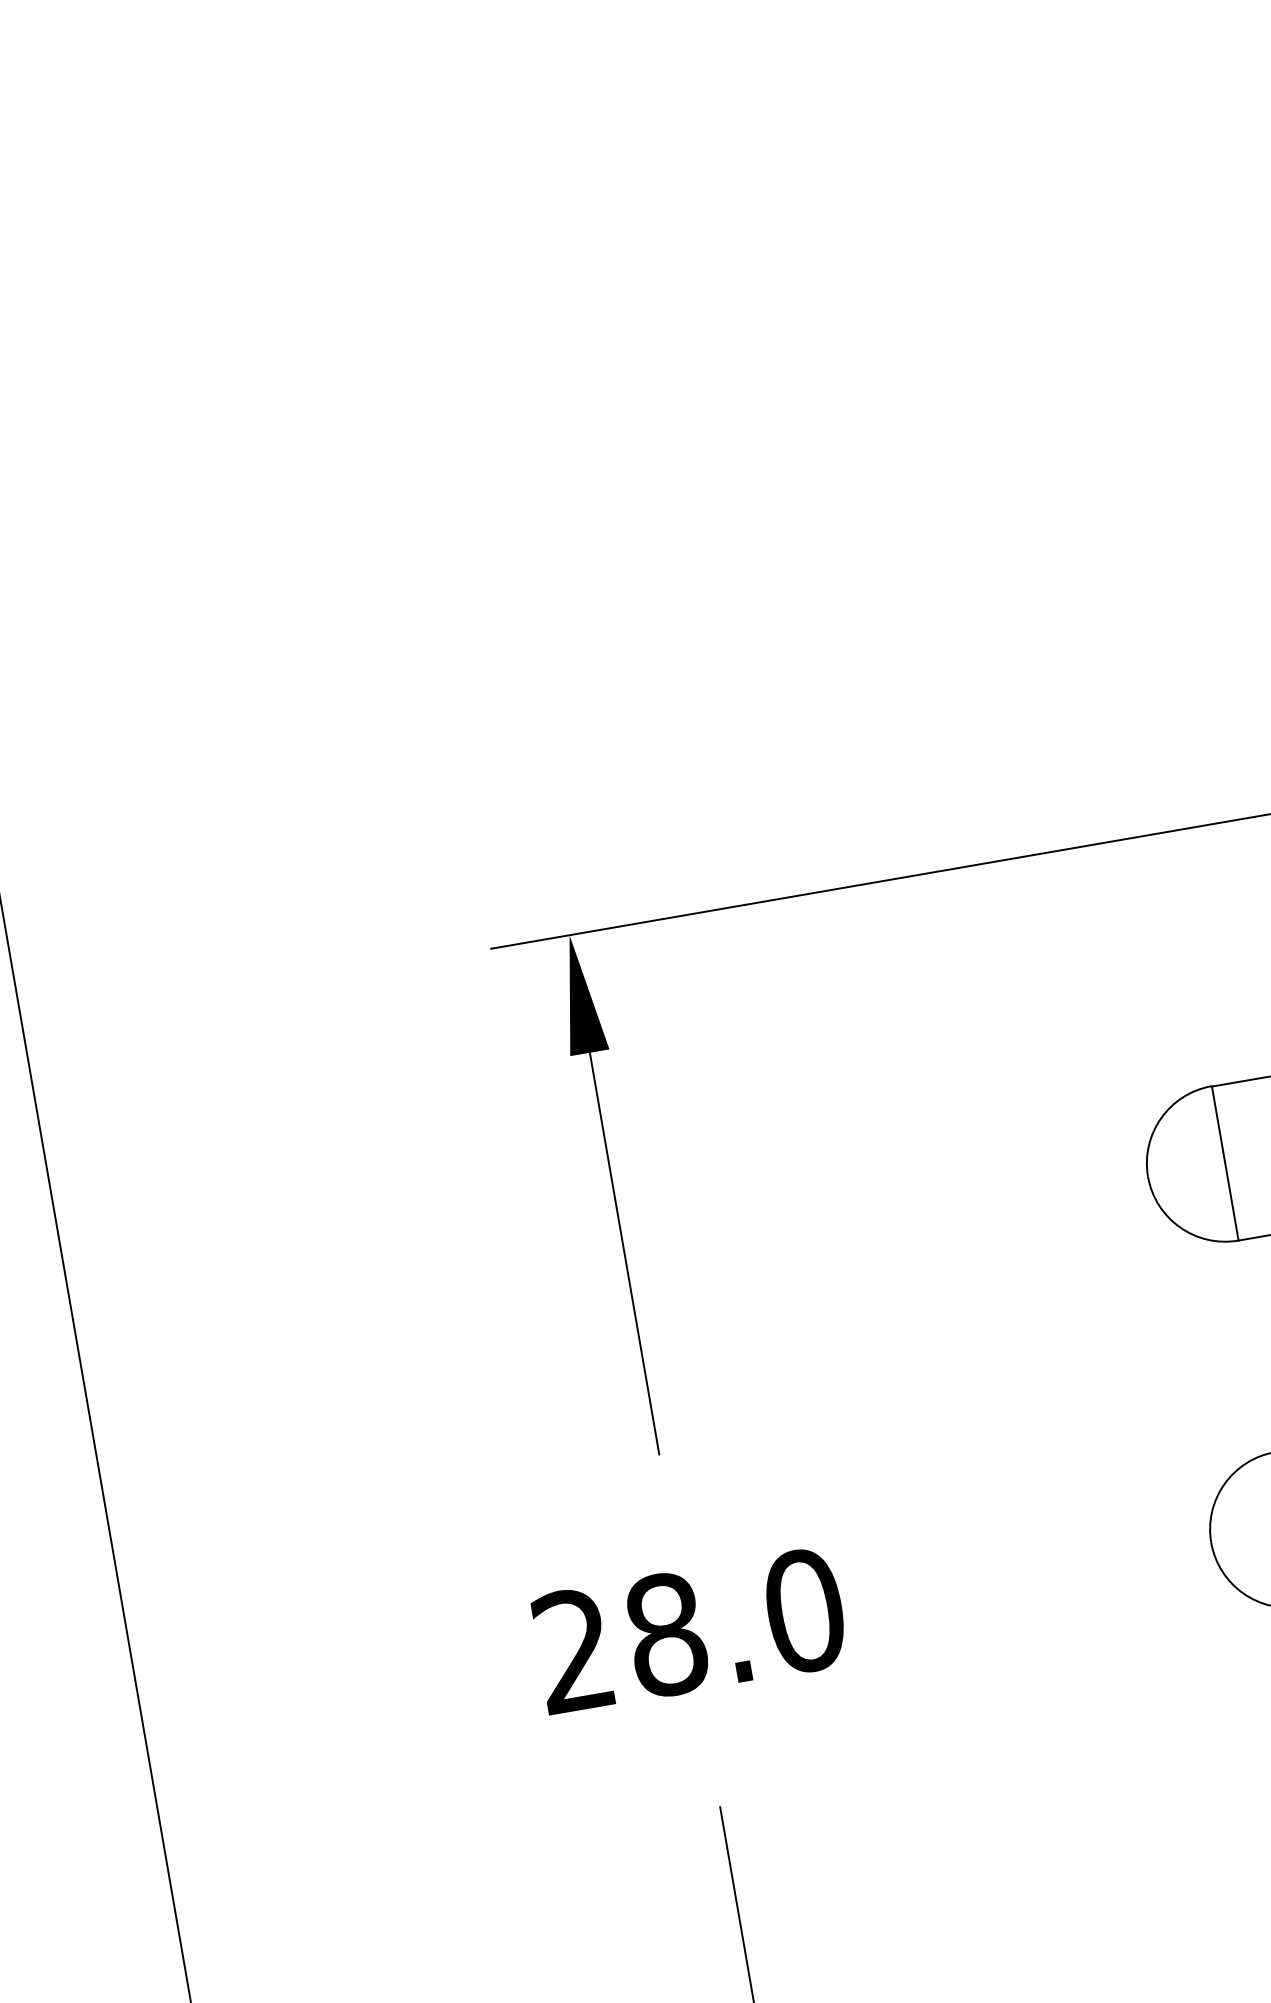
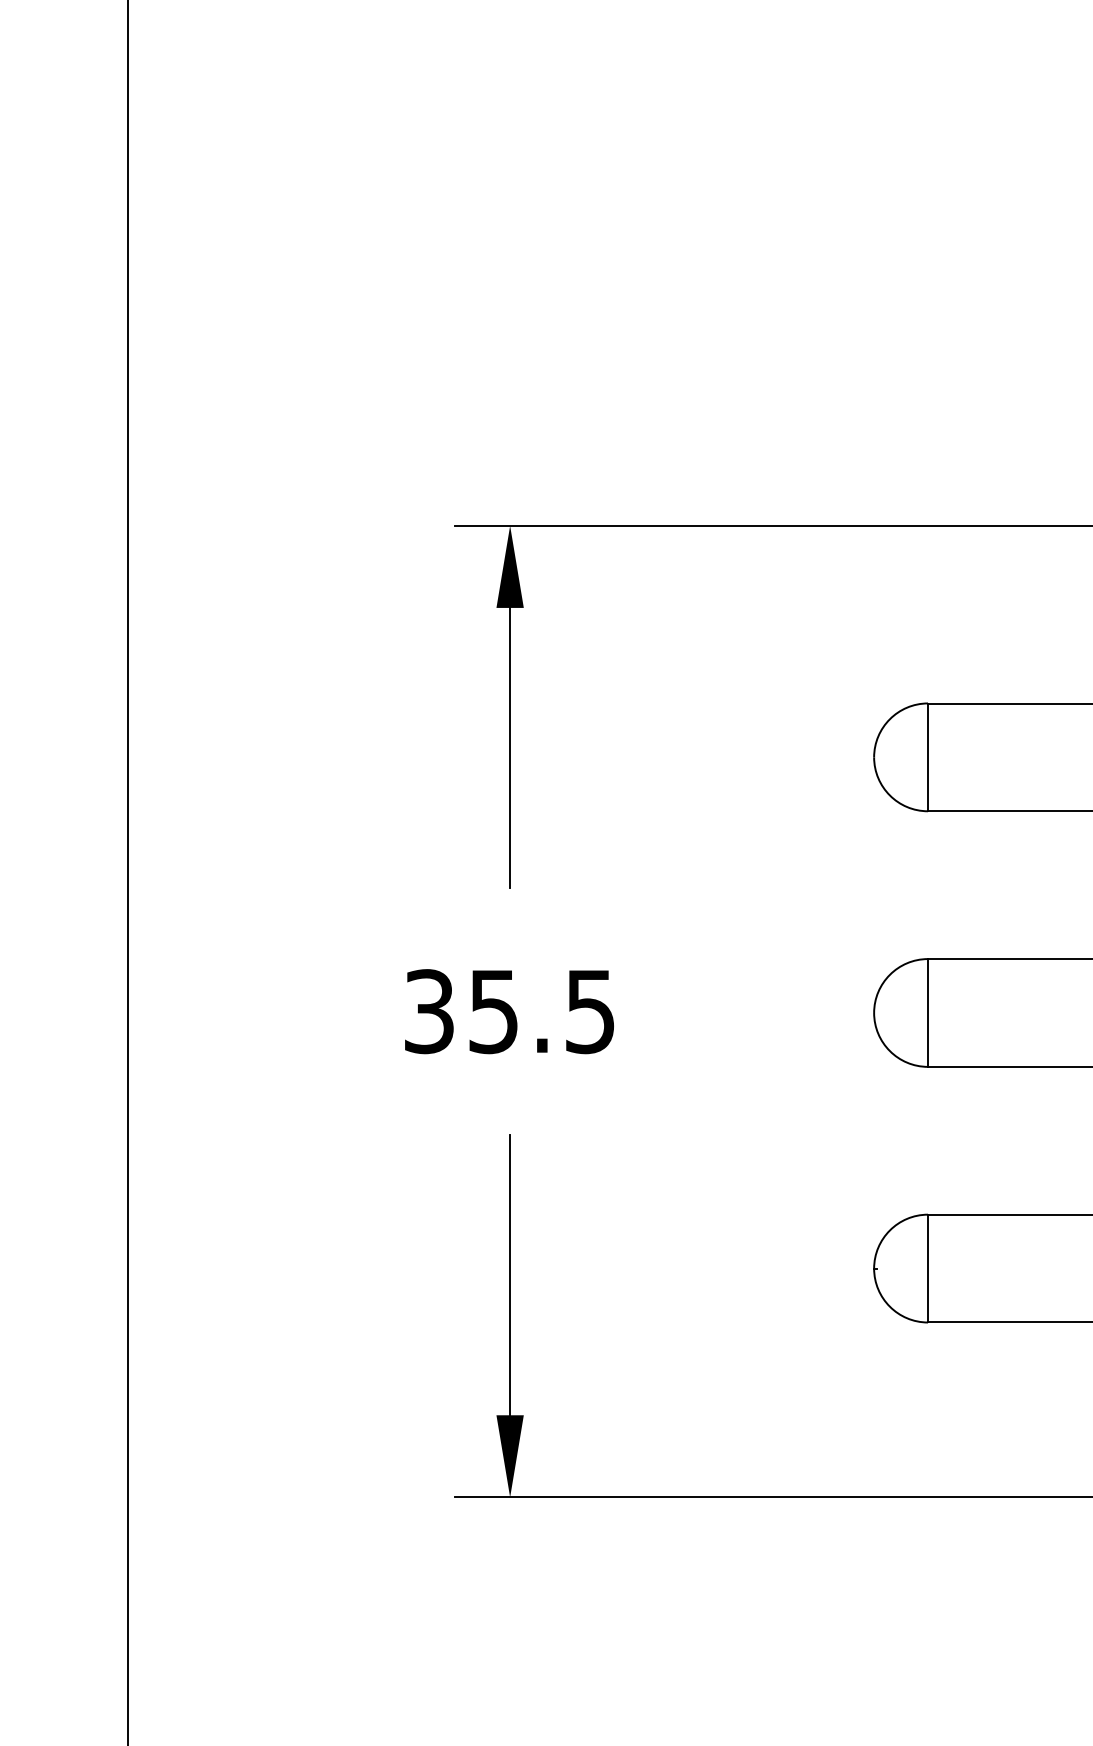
text: (690, 1630) -> (510, 1011), 28.0 -> 35.5

